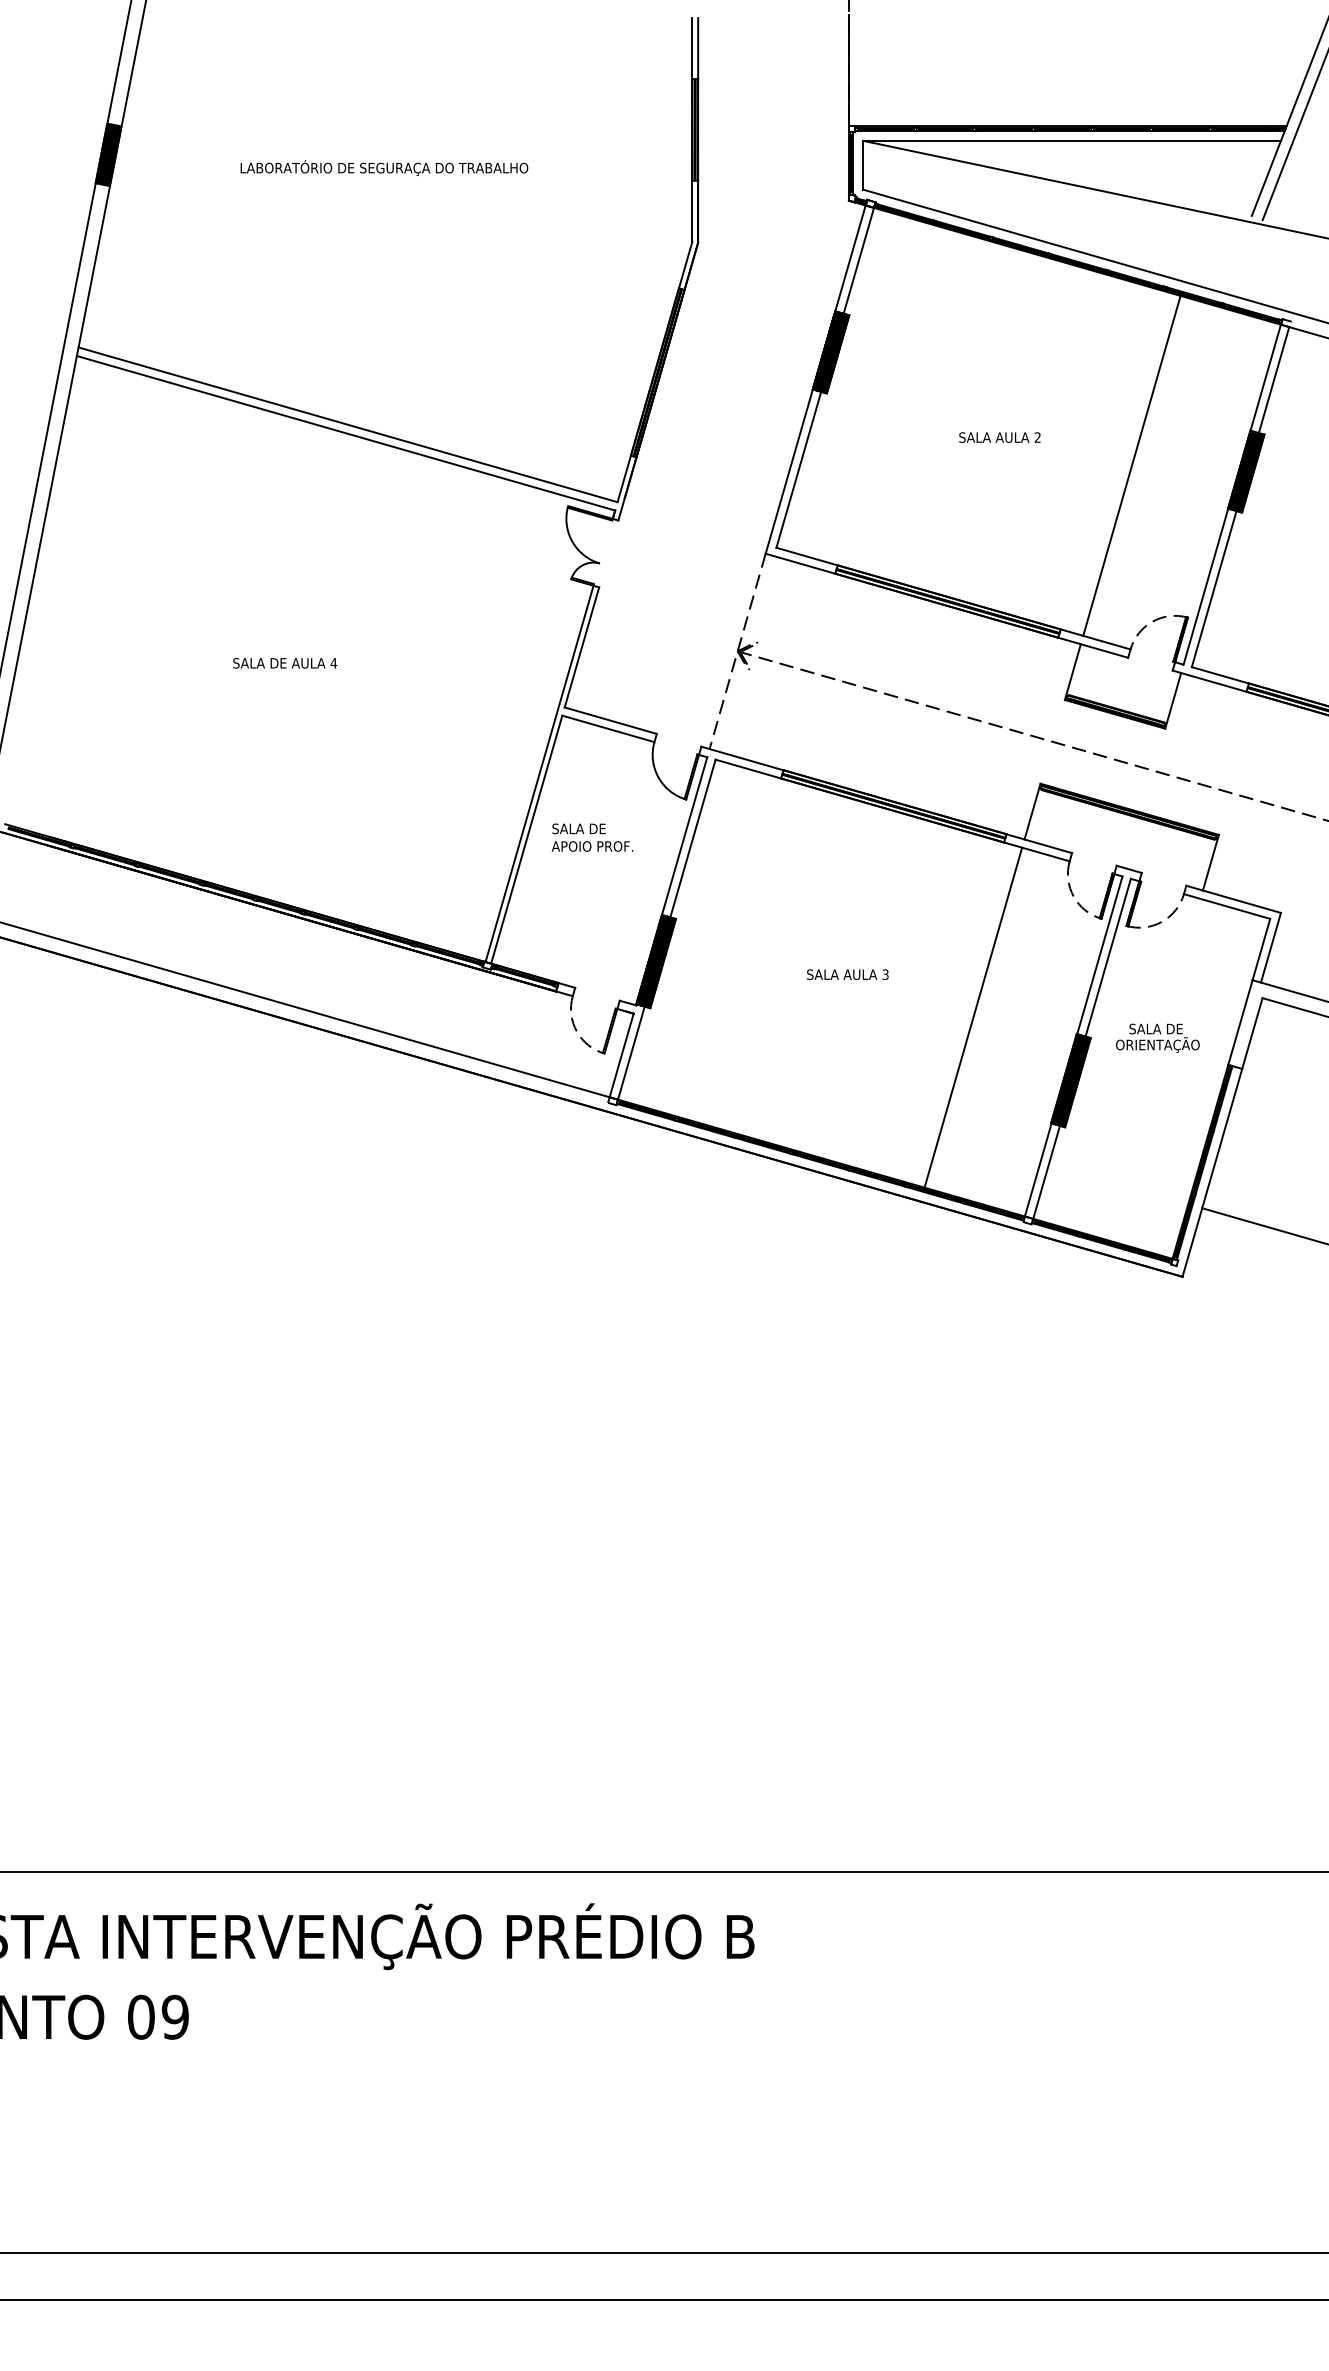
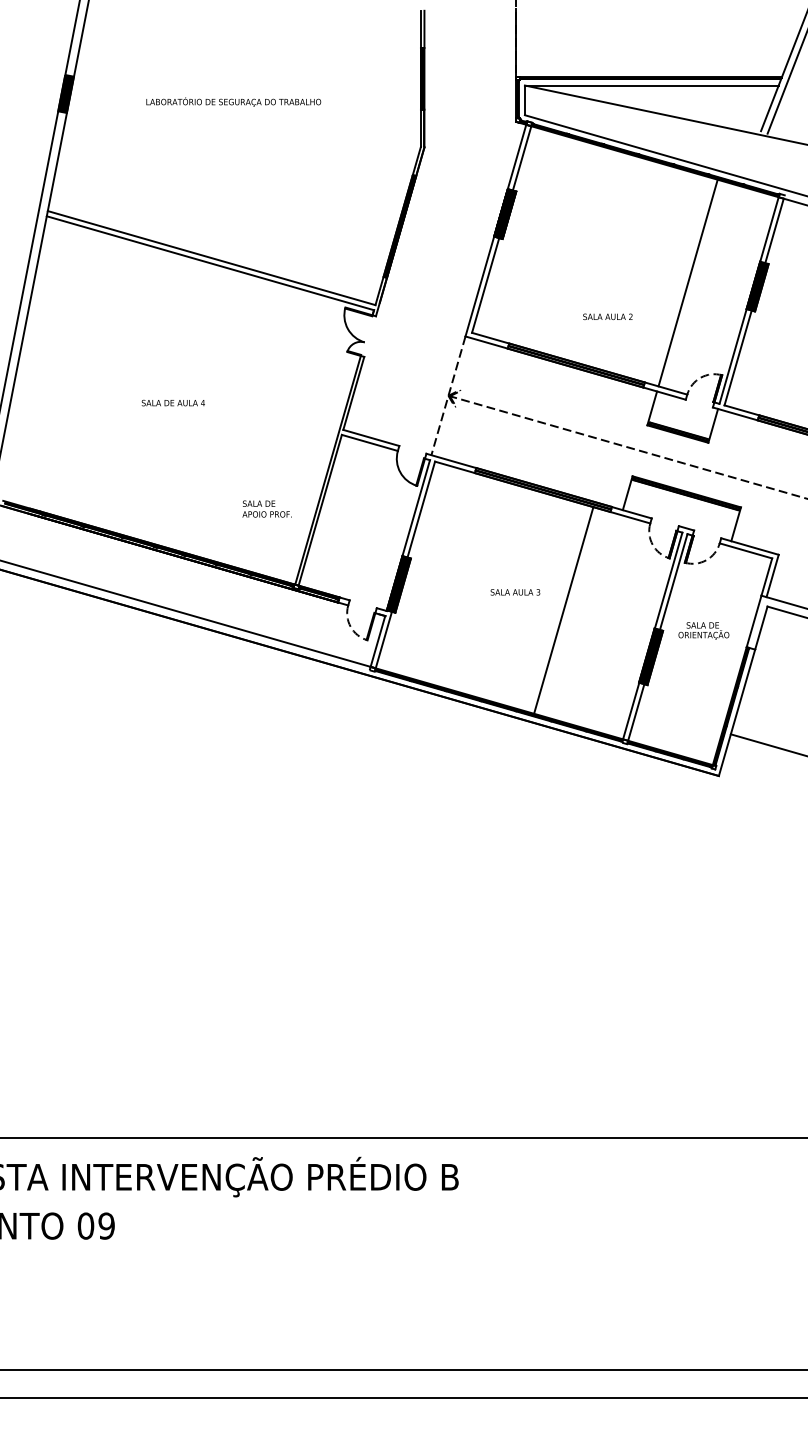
text: (999, 436) -> (607, 316), moved
text: (591, 836) -> (266, 508), moved
line: (972, 1017) -> (563, 610), moved

